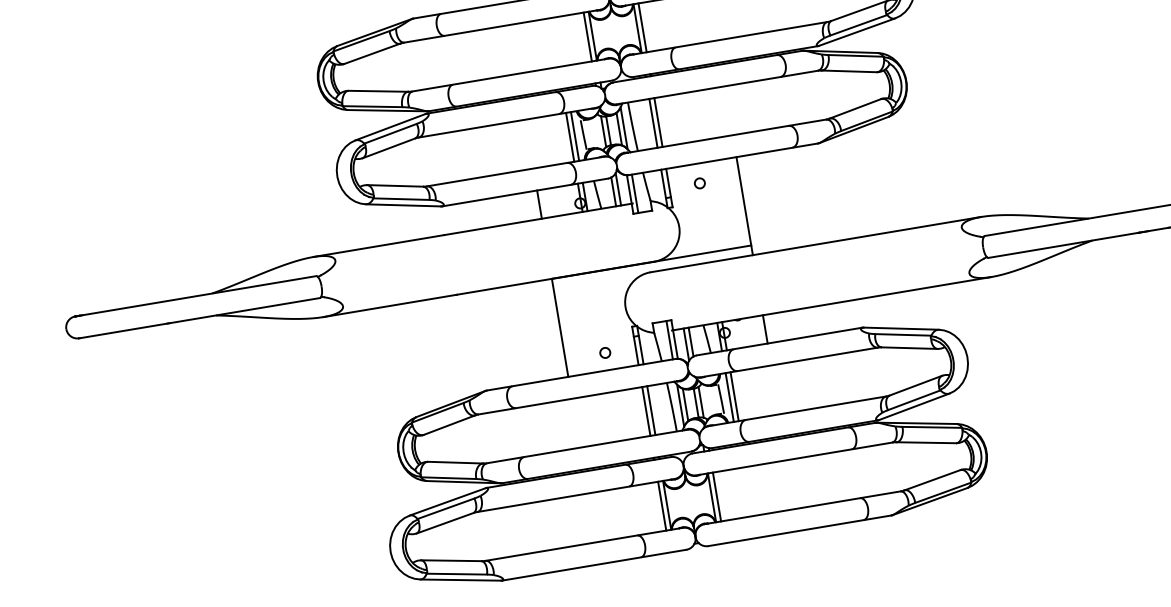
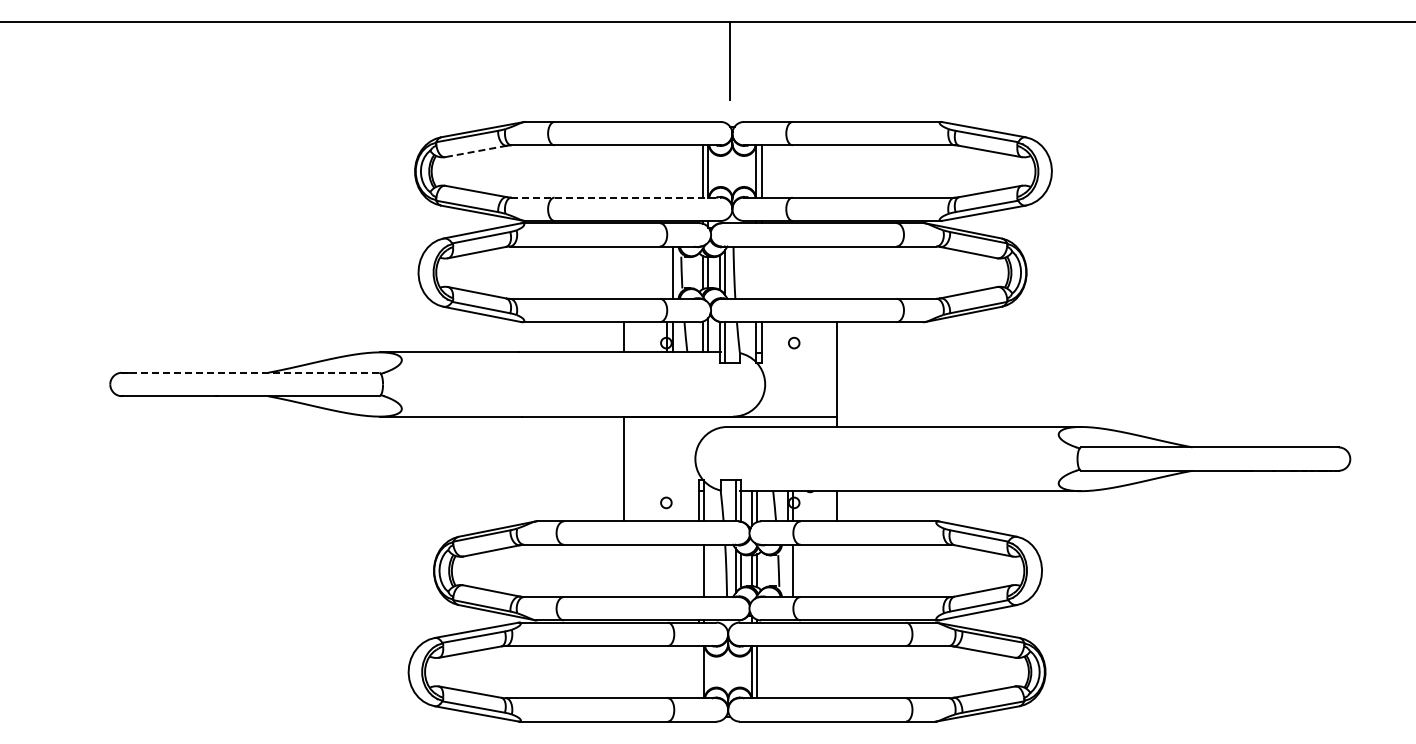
line: (371, 53) -> (475, 151), solid -> dashed
line: (510, 74) -> (616, 197), solid -> dashed
line: (658, 122) -> (761, 272), removed
line: (653, 123) -> (756, 272), removed
line: (570, 137) -> (667, 272), removed
line: (198, 295) -> (253, 372), solid -> dashed
line: (729, 397) -> (787, 570), removed
line: (645, 411) -> (698, 570), removed
line: (661, 506) -> (698, 672), removed

